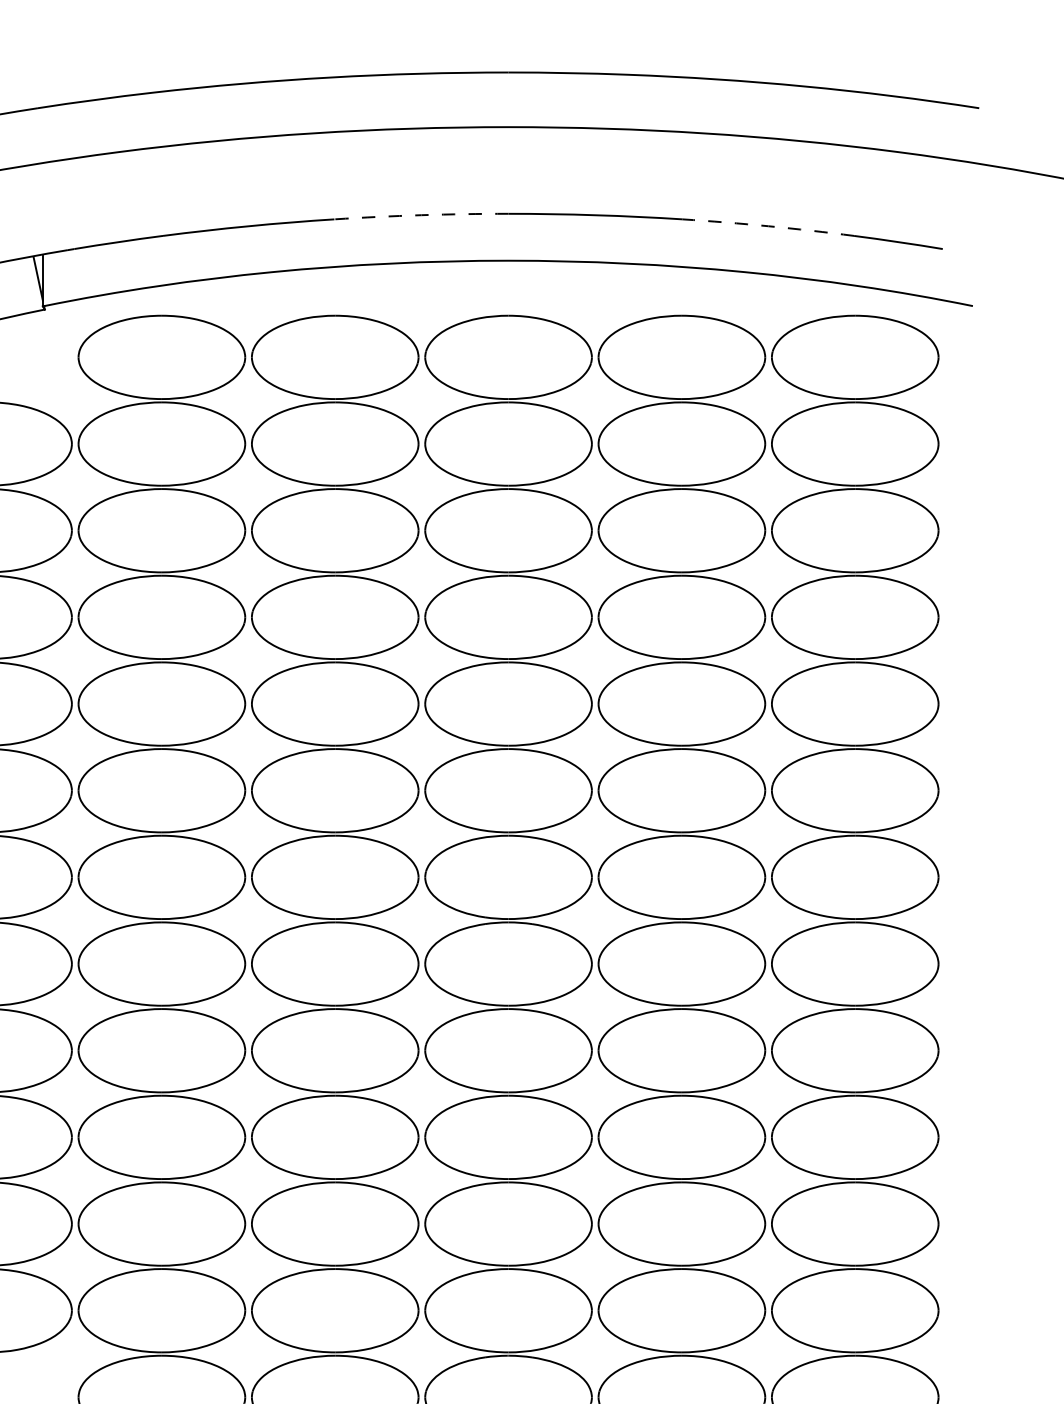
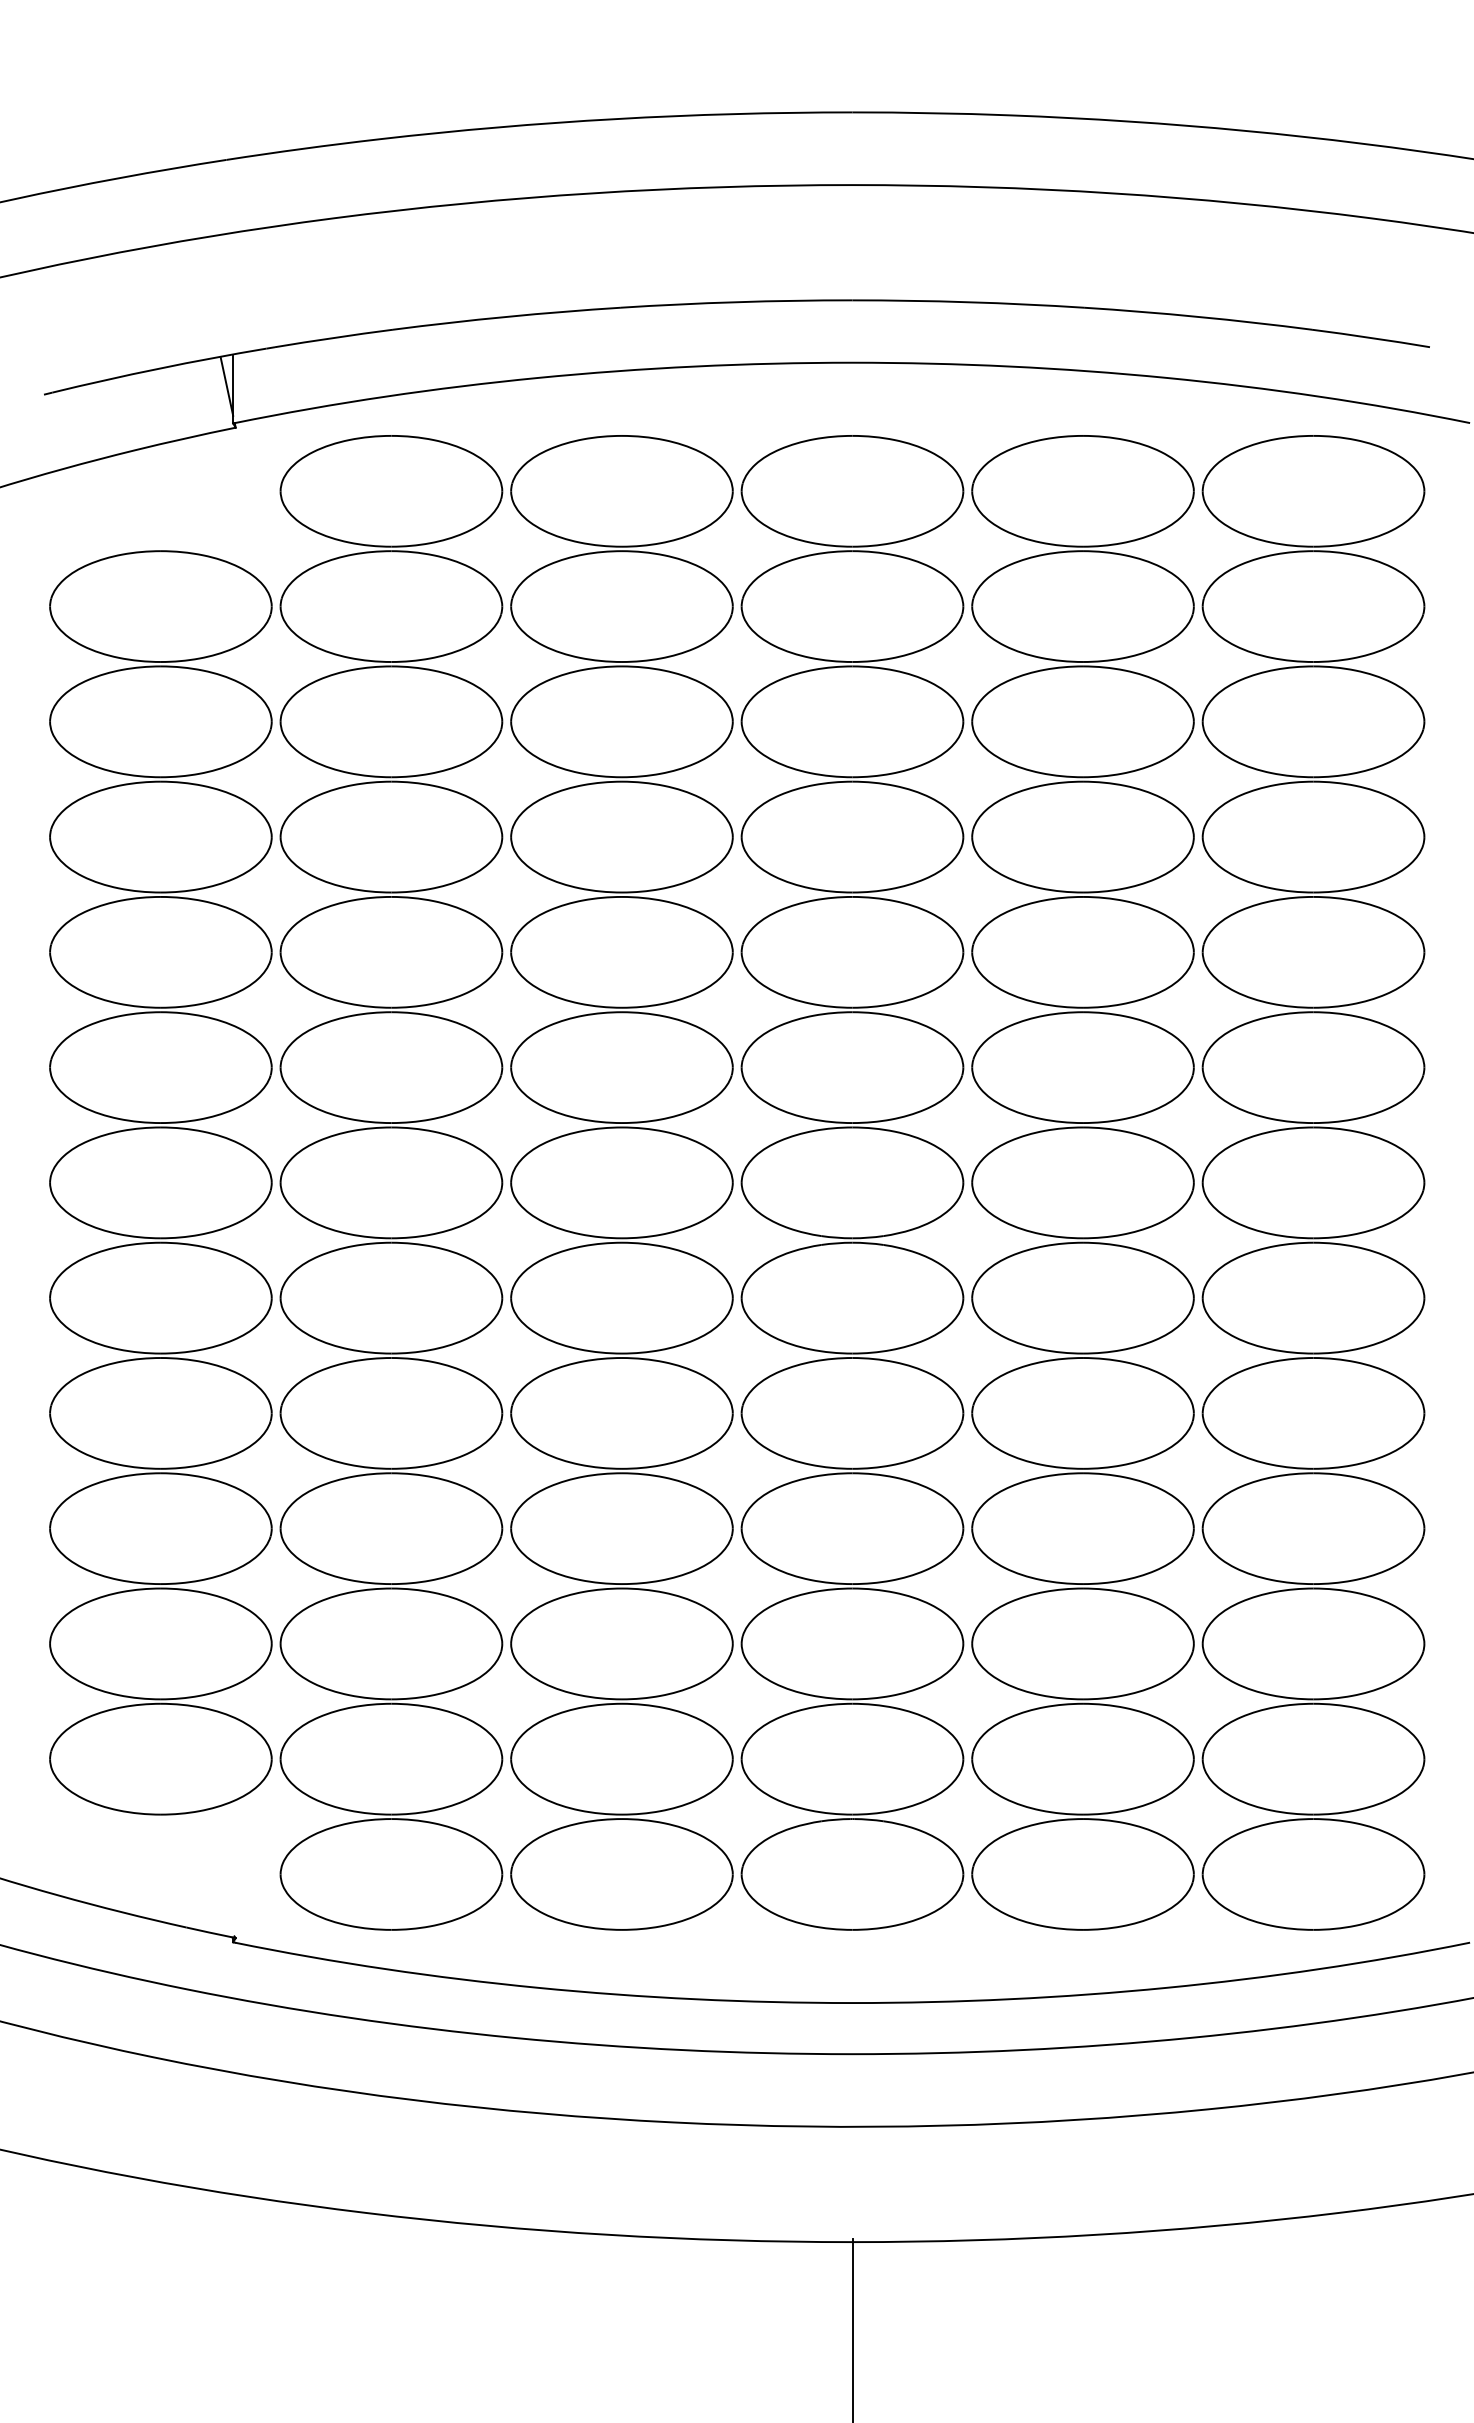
arc: (421, 215) -> (736, 302), dashed -> solid
arc: (768, 225) -> (1198, 316), dashed -> solid

